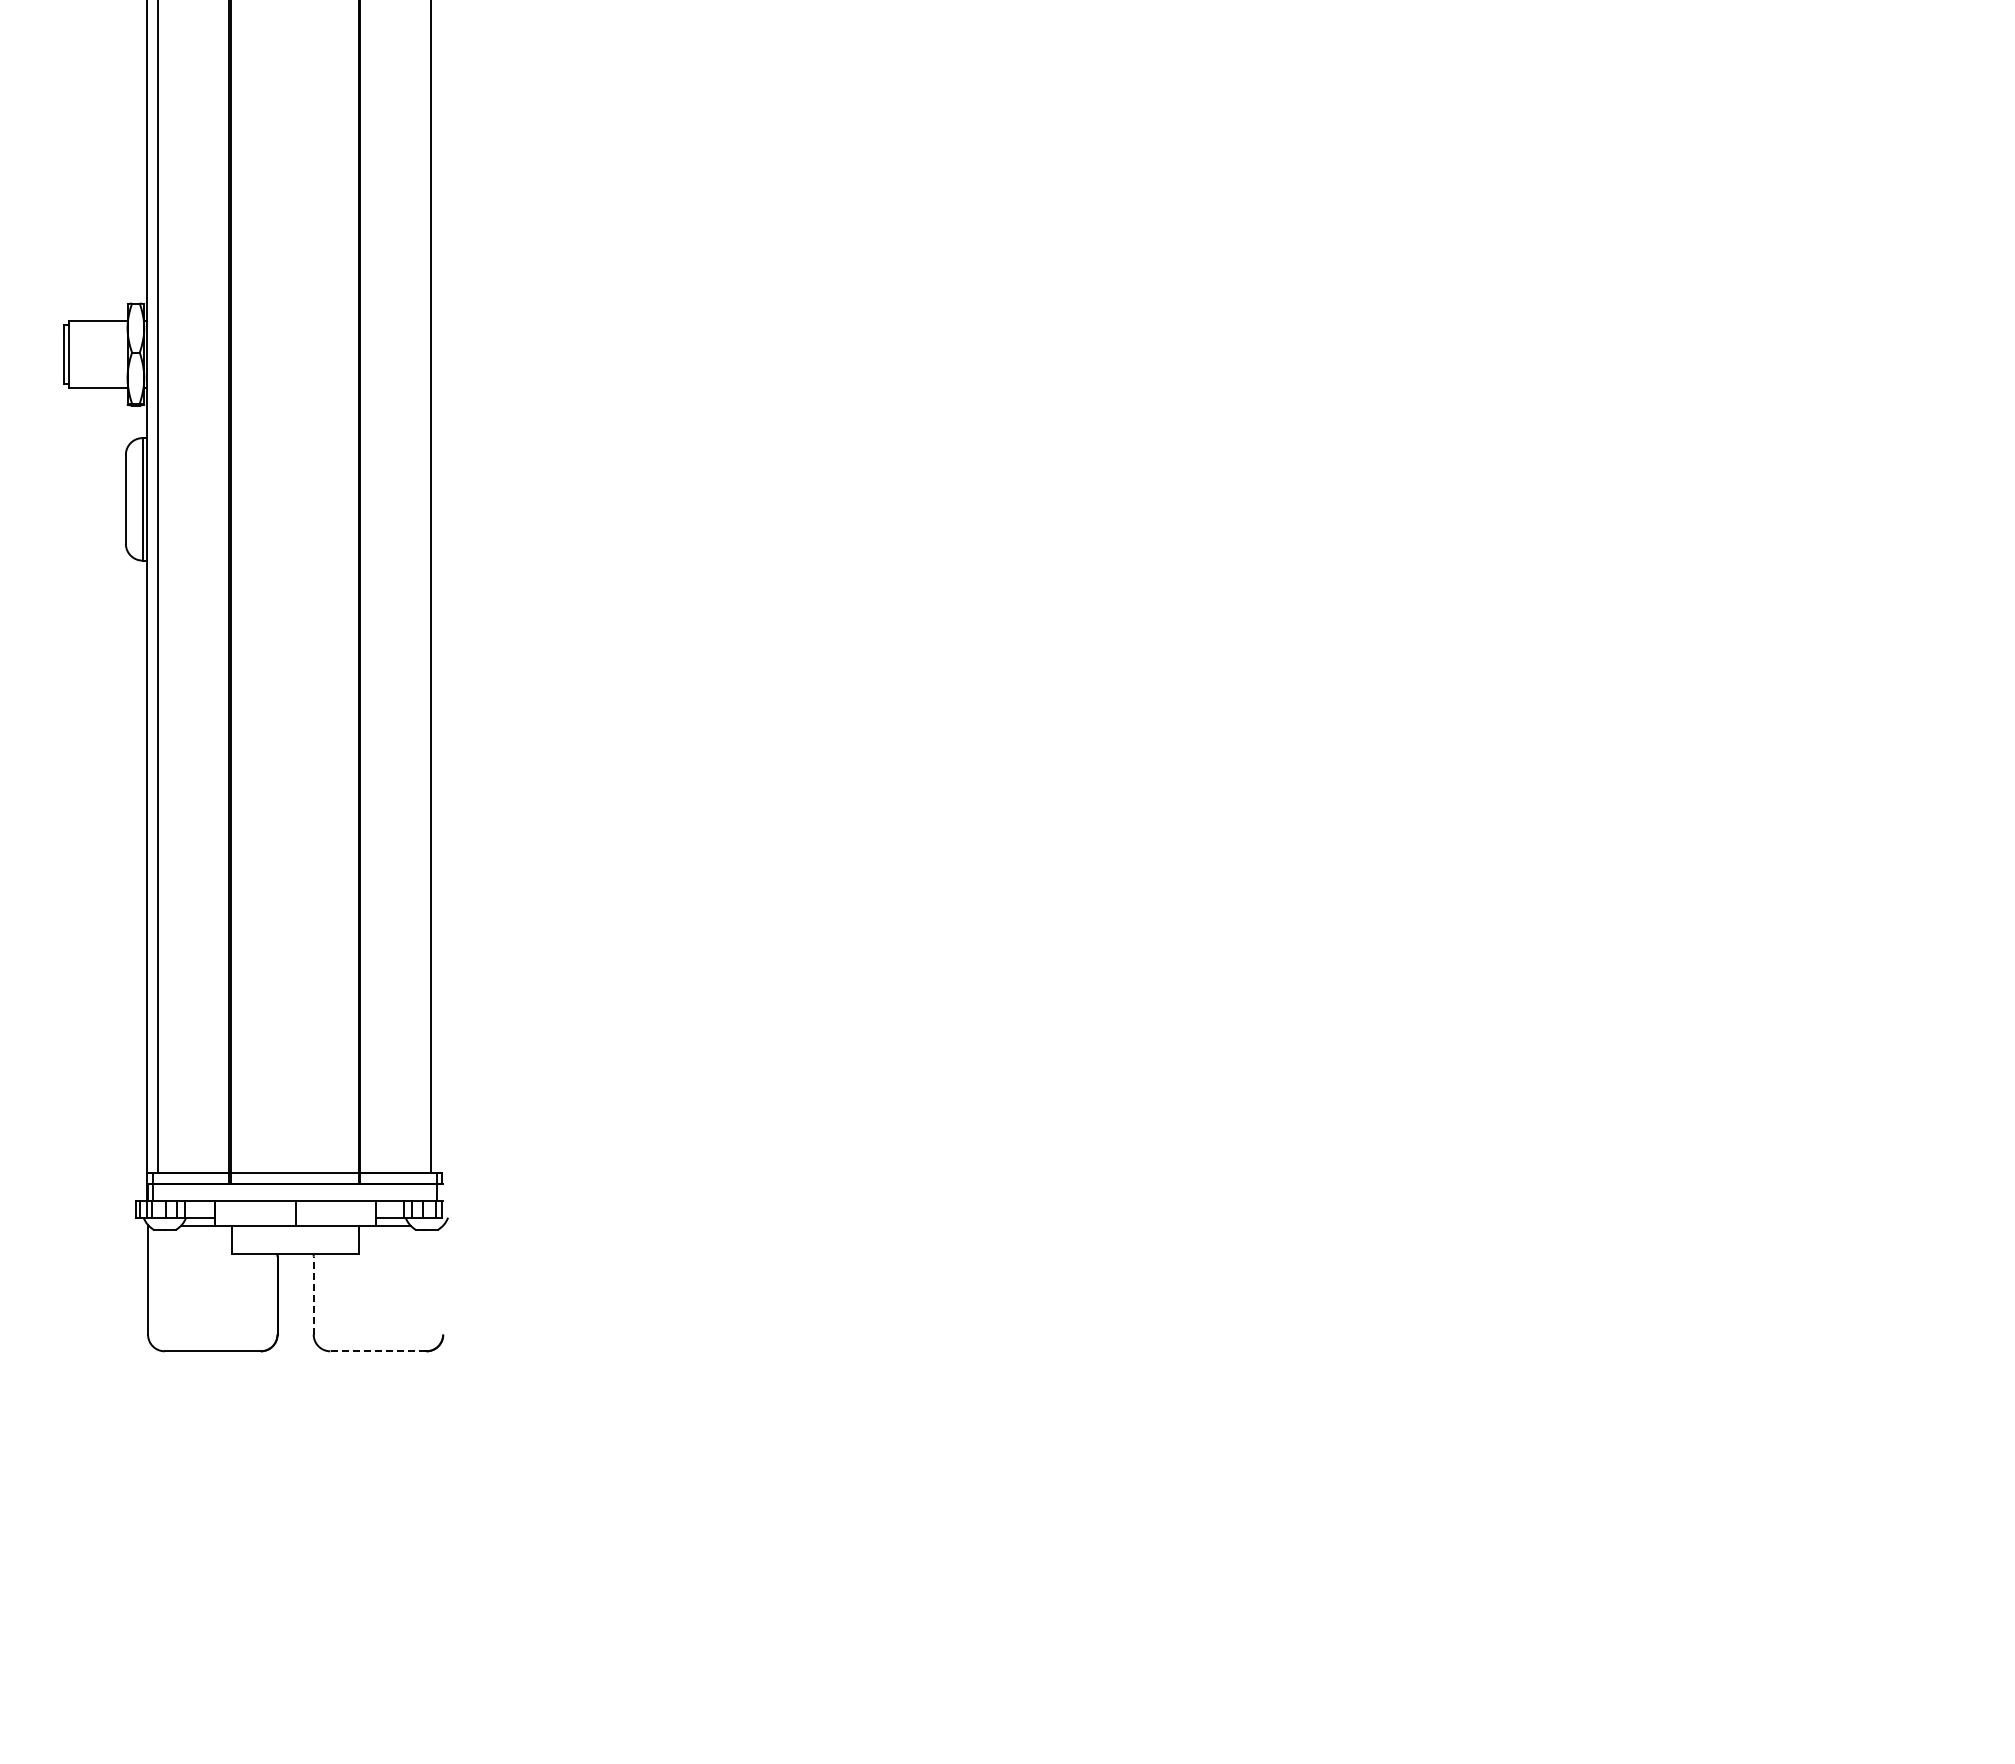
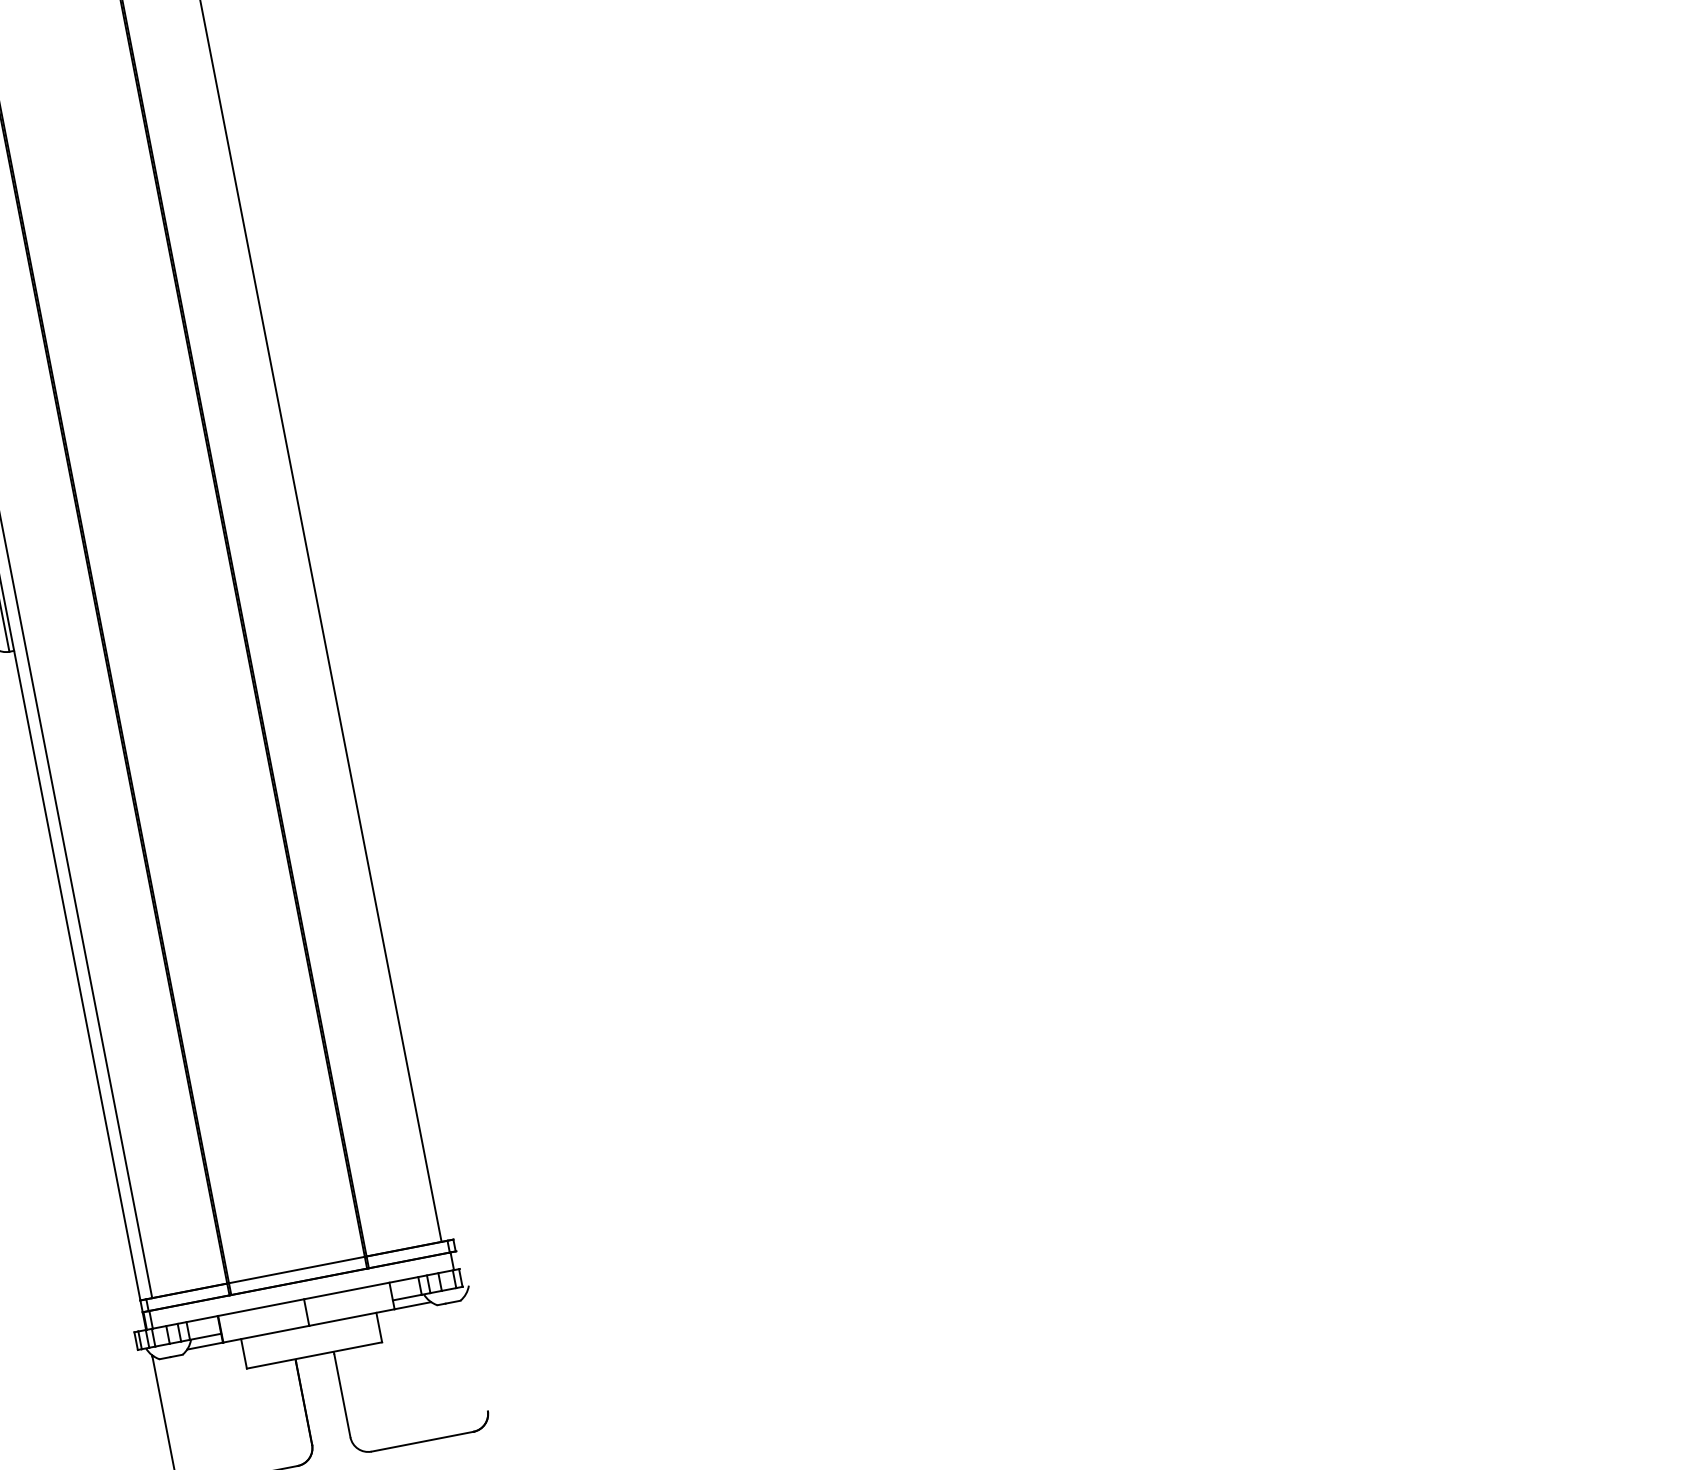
line: (313, 1295) -> (342, 1395), dashed -> solid
line: (377, 1351) -> (421, 1442), dashed -> solid

